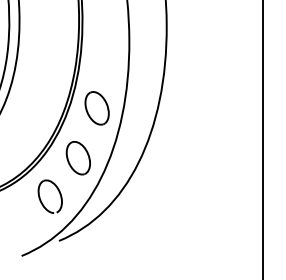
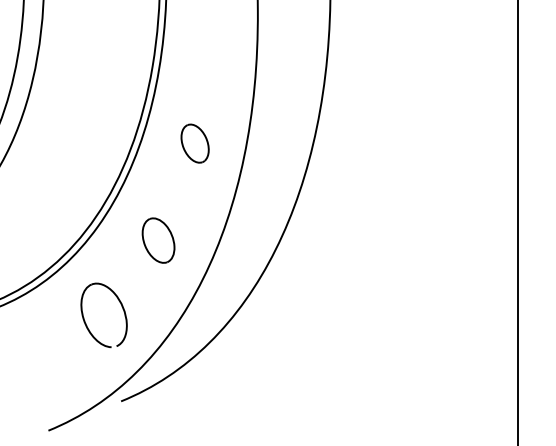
part: (96, 108) -> (193, 143), size x0.6
part: (77, 158) -> (157, 241), size x0.7

